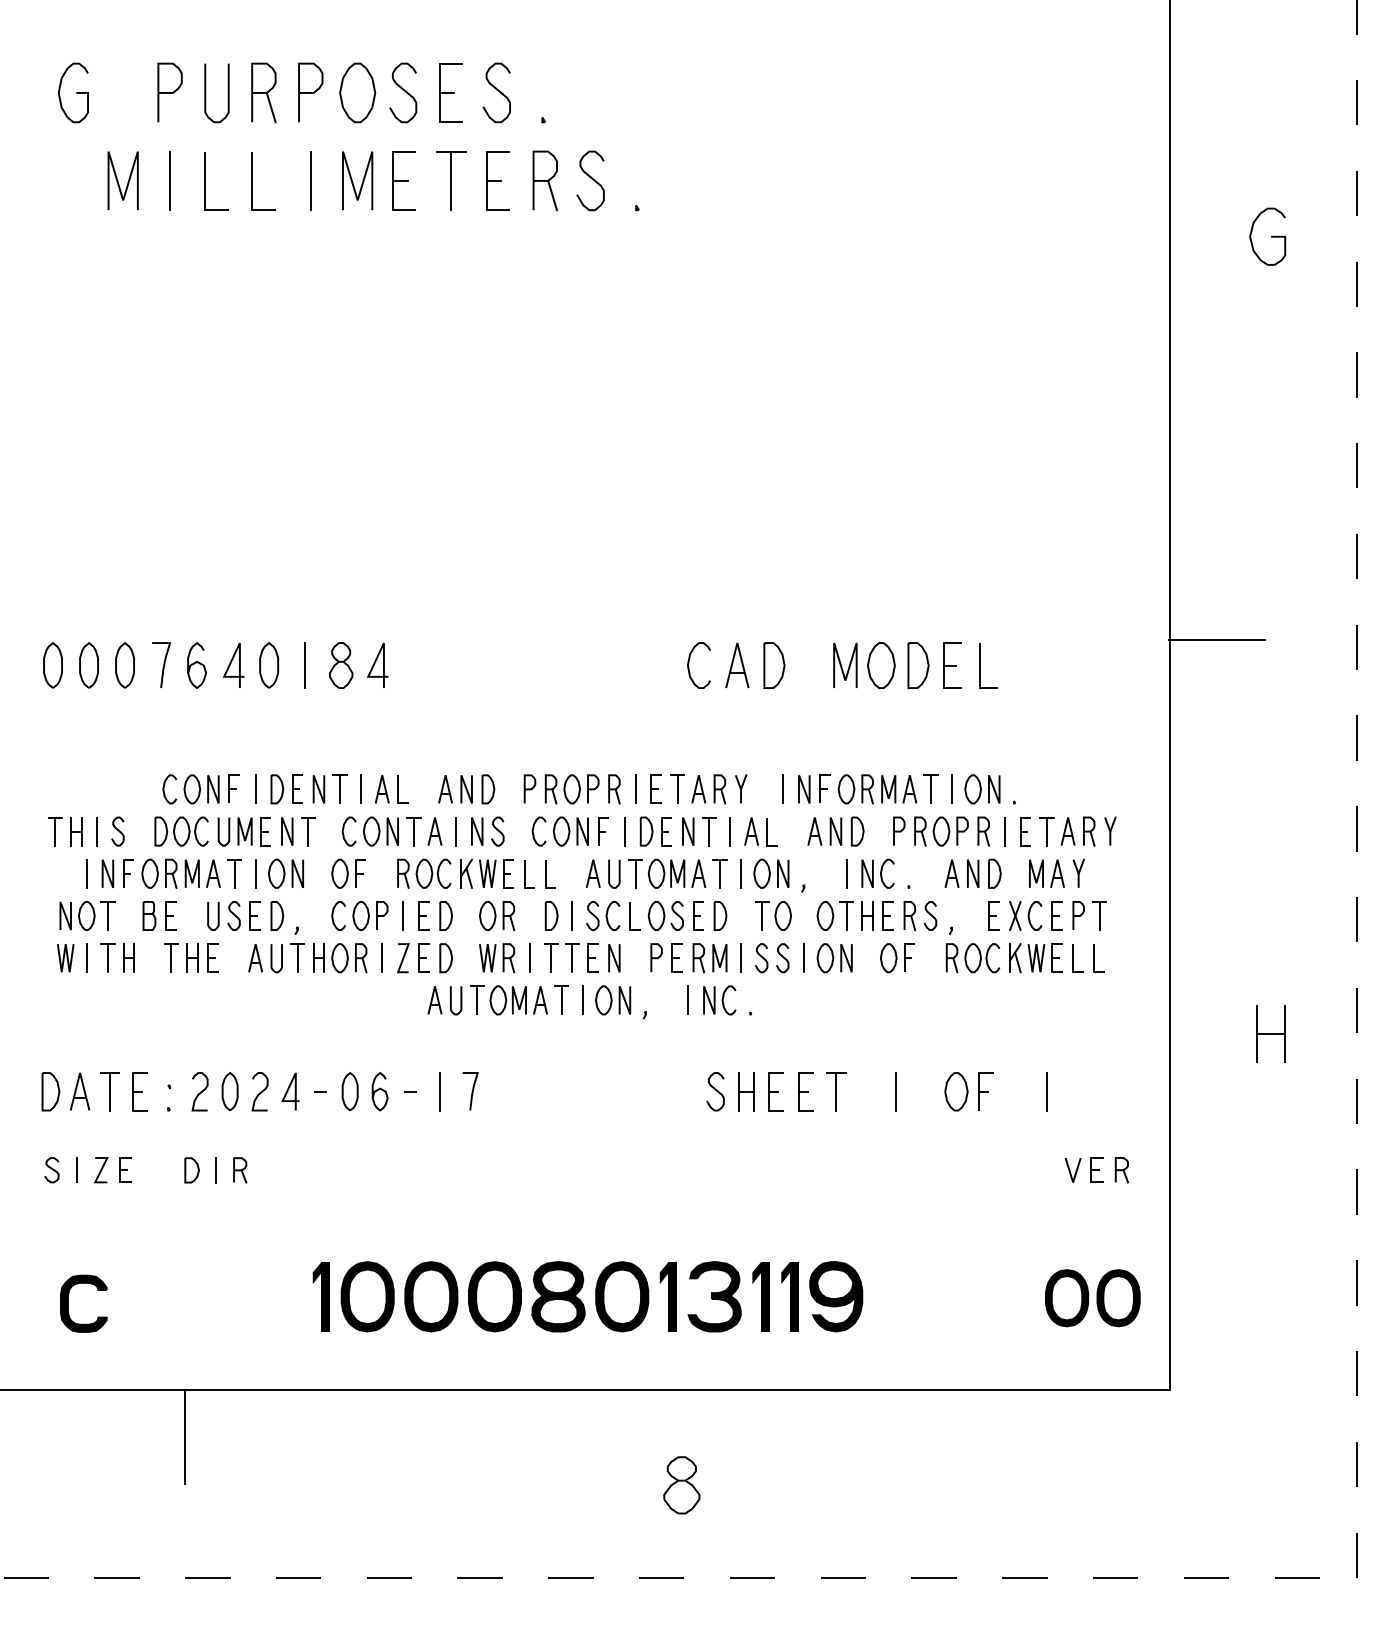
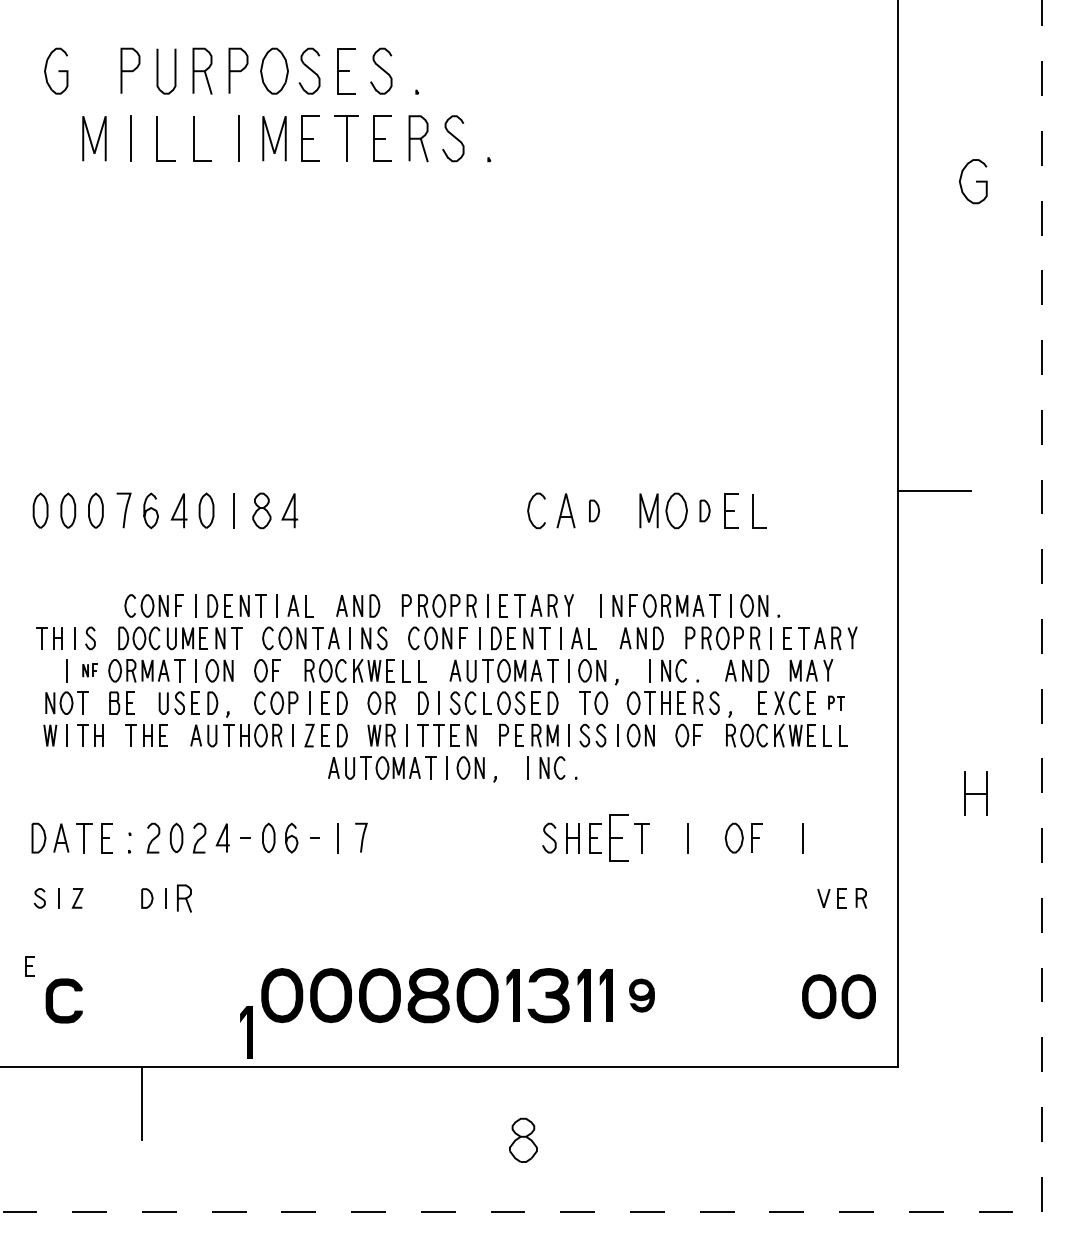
part: (774, 665) -> (594, 510), size x0.6
part: (917, 665) -> (704, 510), size x0.6
part: (116, 873) -> (89, 670), size x0.6
part: (1089, 915) -> (836, 702), size x0.6
part: (805, 1092) -> (618, 838), size x1.6
part: (124, 1170) -> (29, 966), moved
part: (239, 1170) -> (183, 898), size x1.4
part: (321, 1296) -> (246, 1032), moved
part: (835, 1296) -> (641, 995), size x0.6

